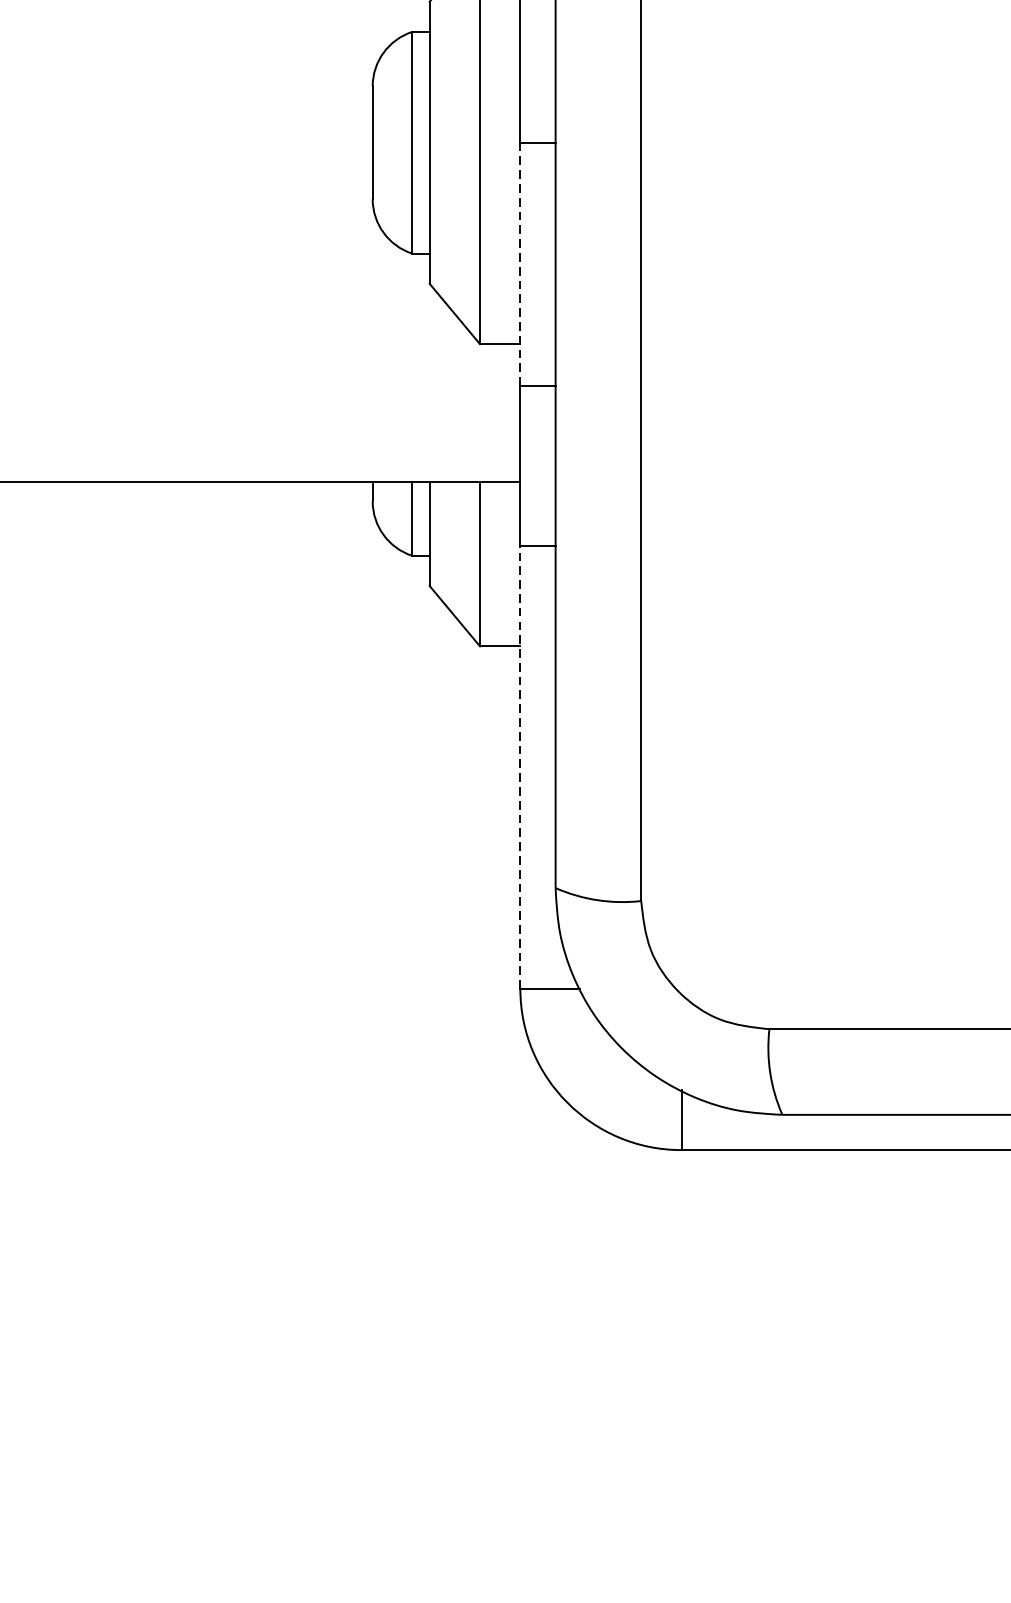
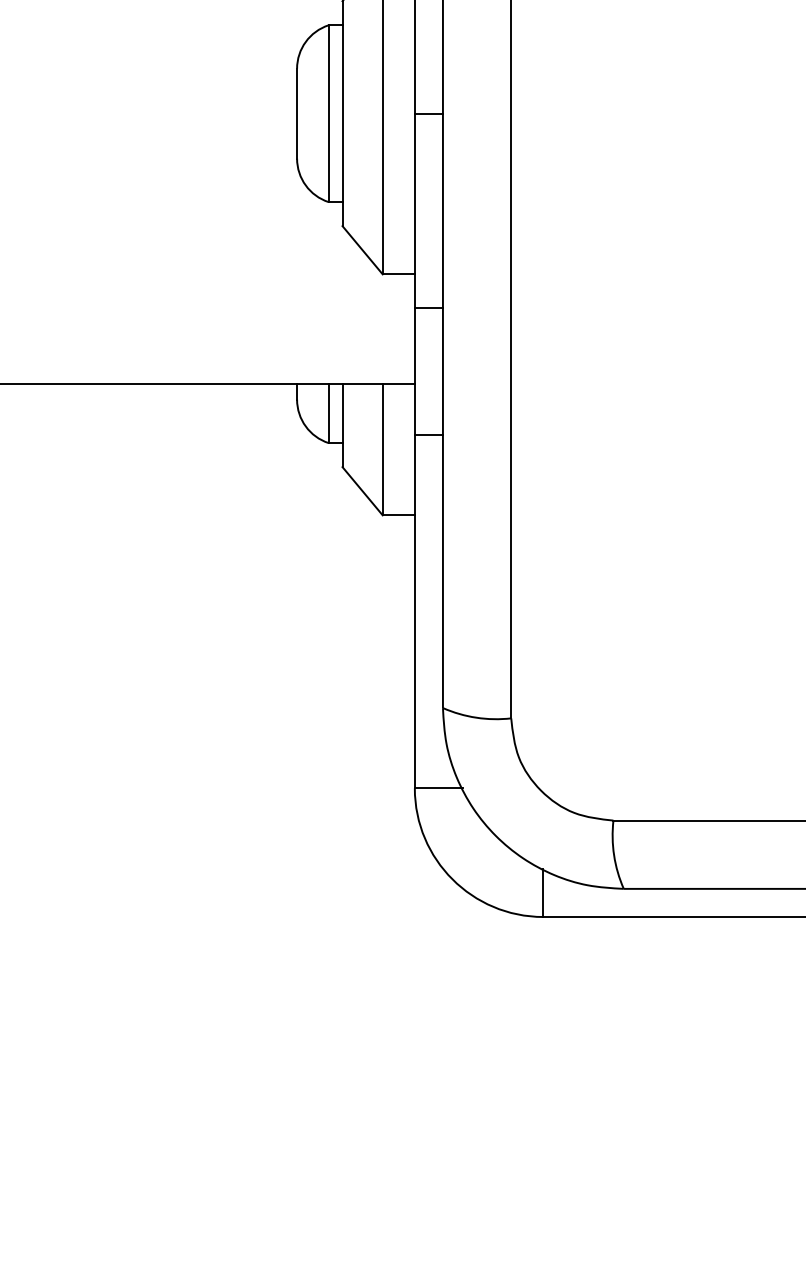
line: (519, 264) -> (414, 210), dashed -> solid
line: (519, 767) -> (414, 611), dashed -> solid

